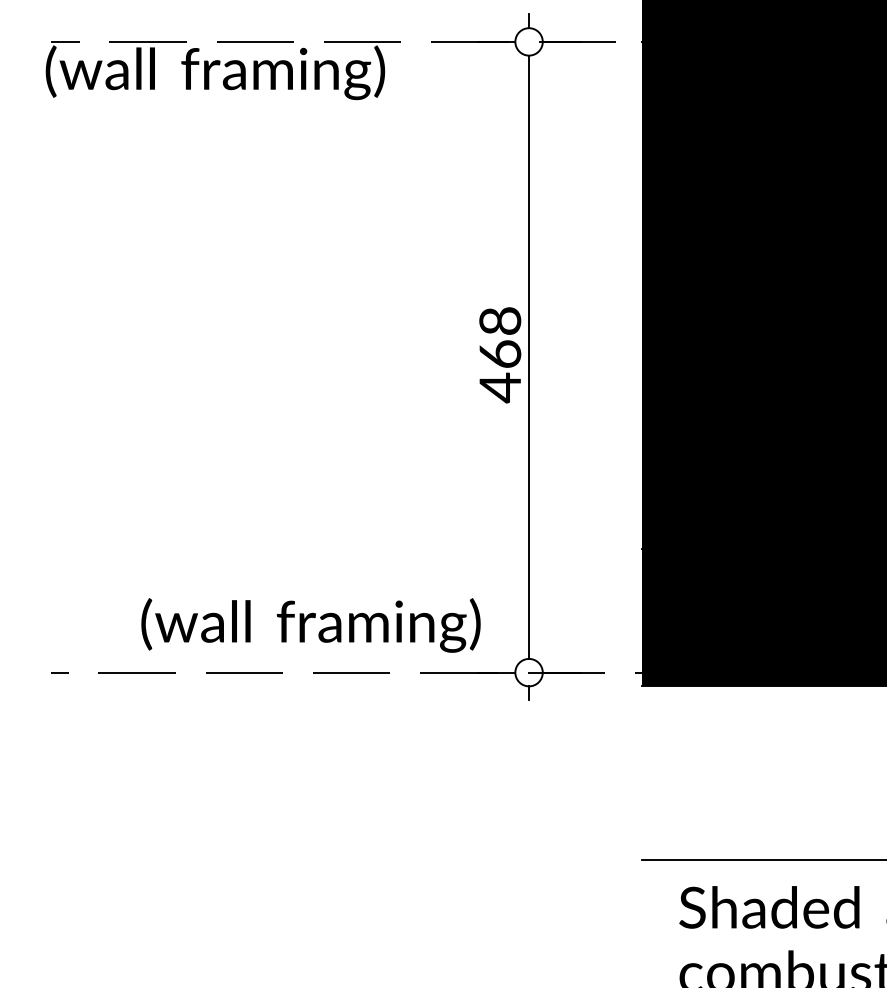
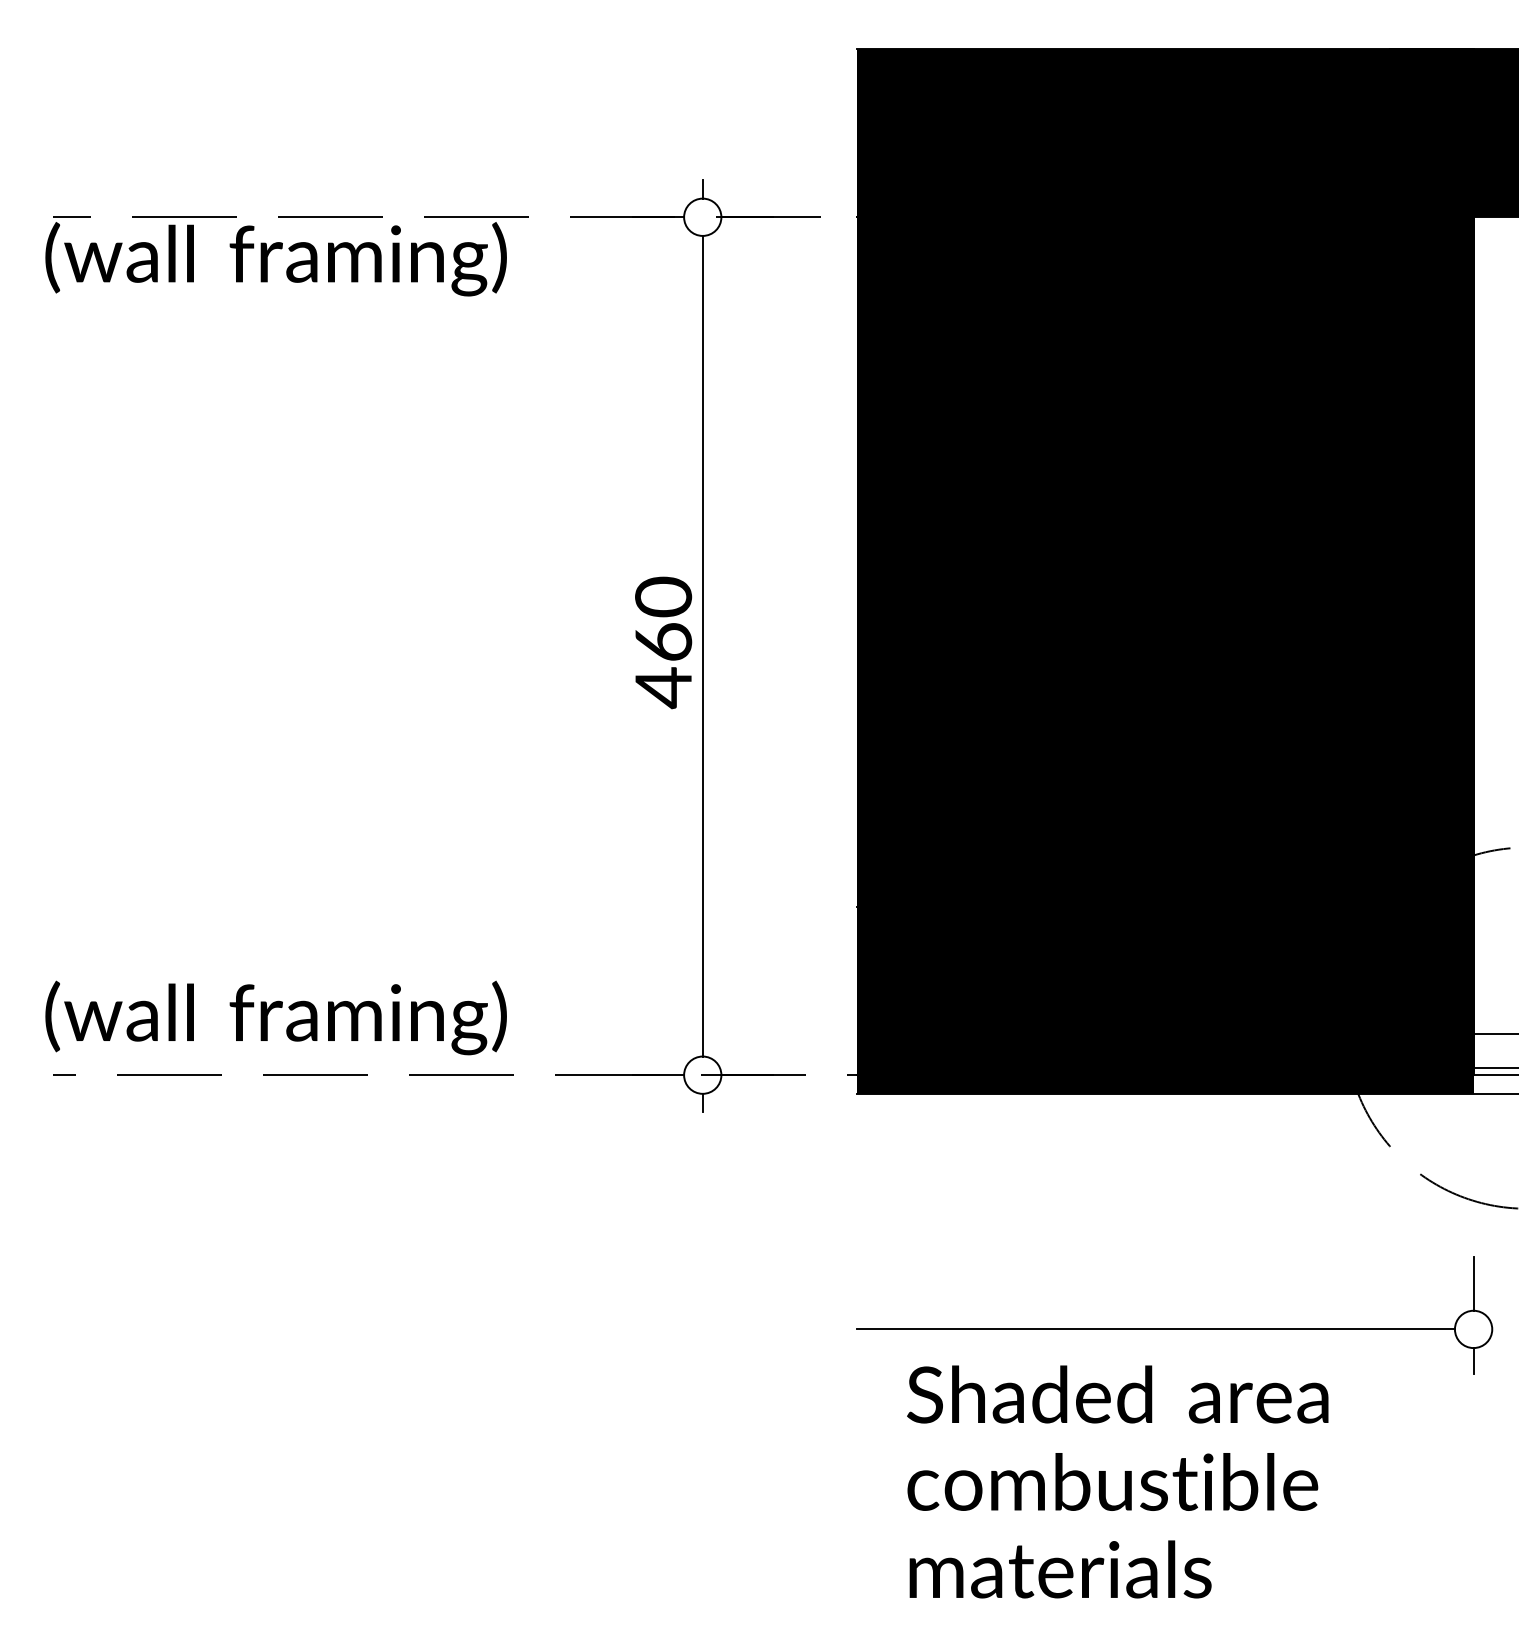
text: (500, 320) -> (663, 596), 468 -> 460
text: (310, 625) -> (275, 1017), moved

